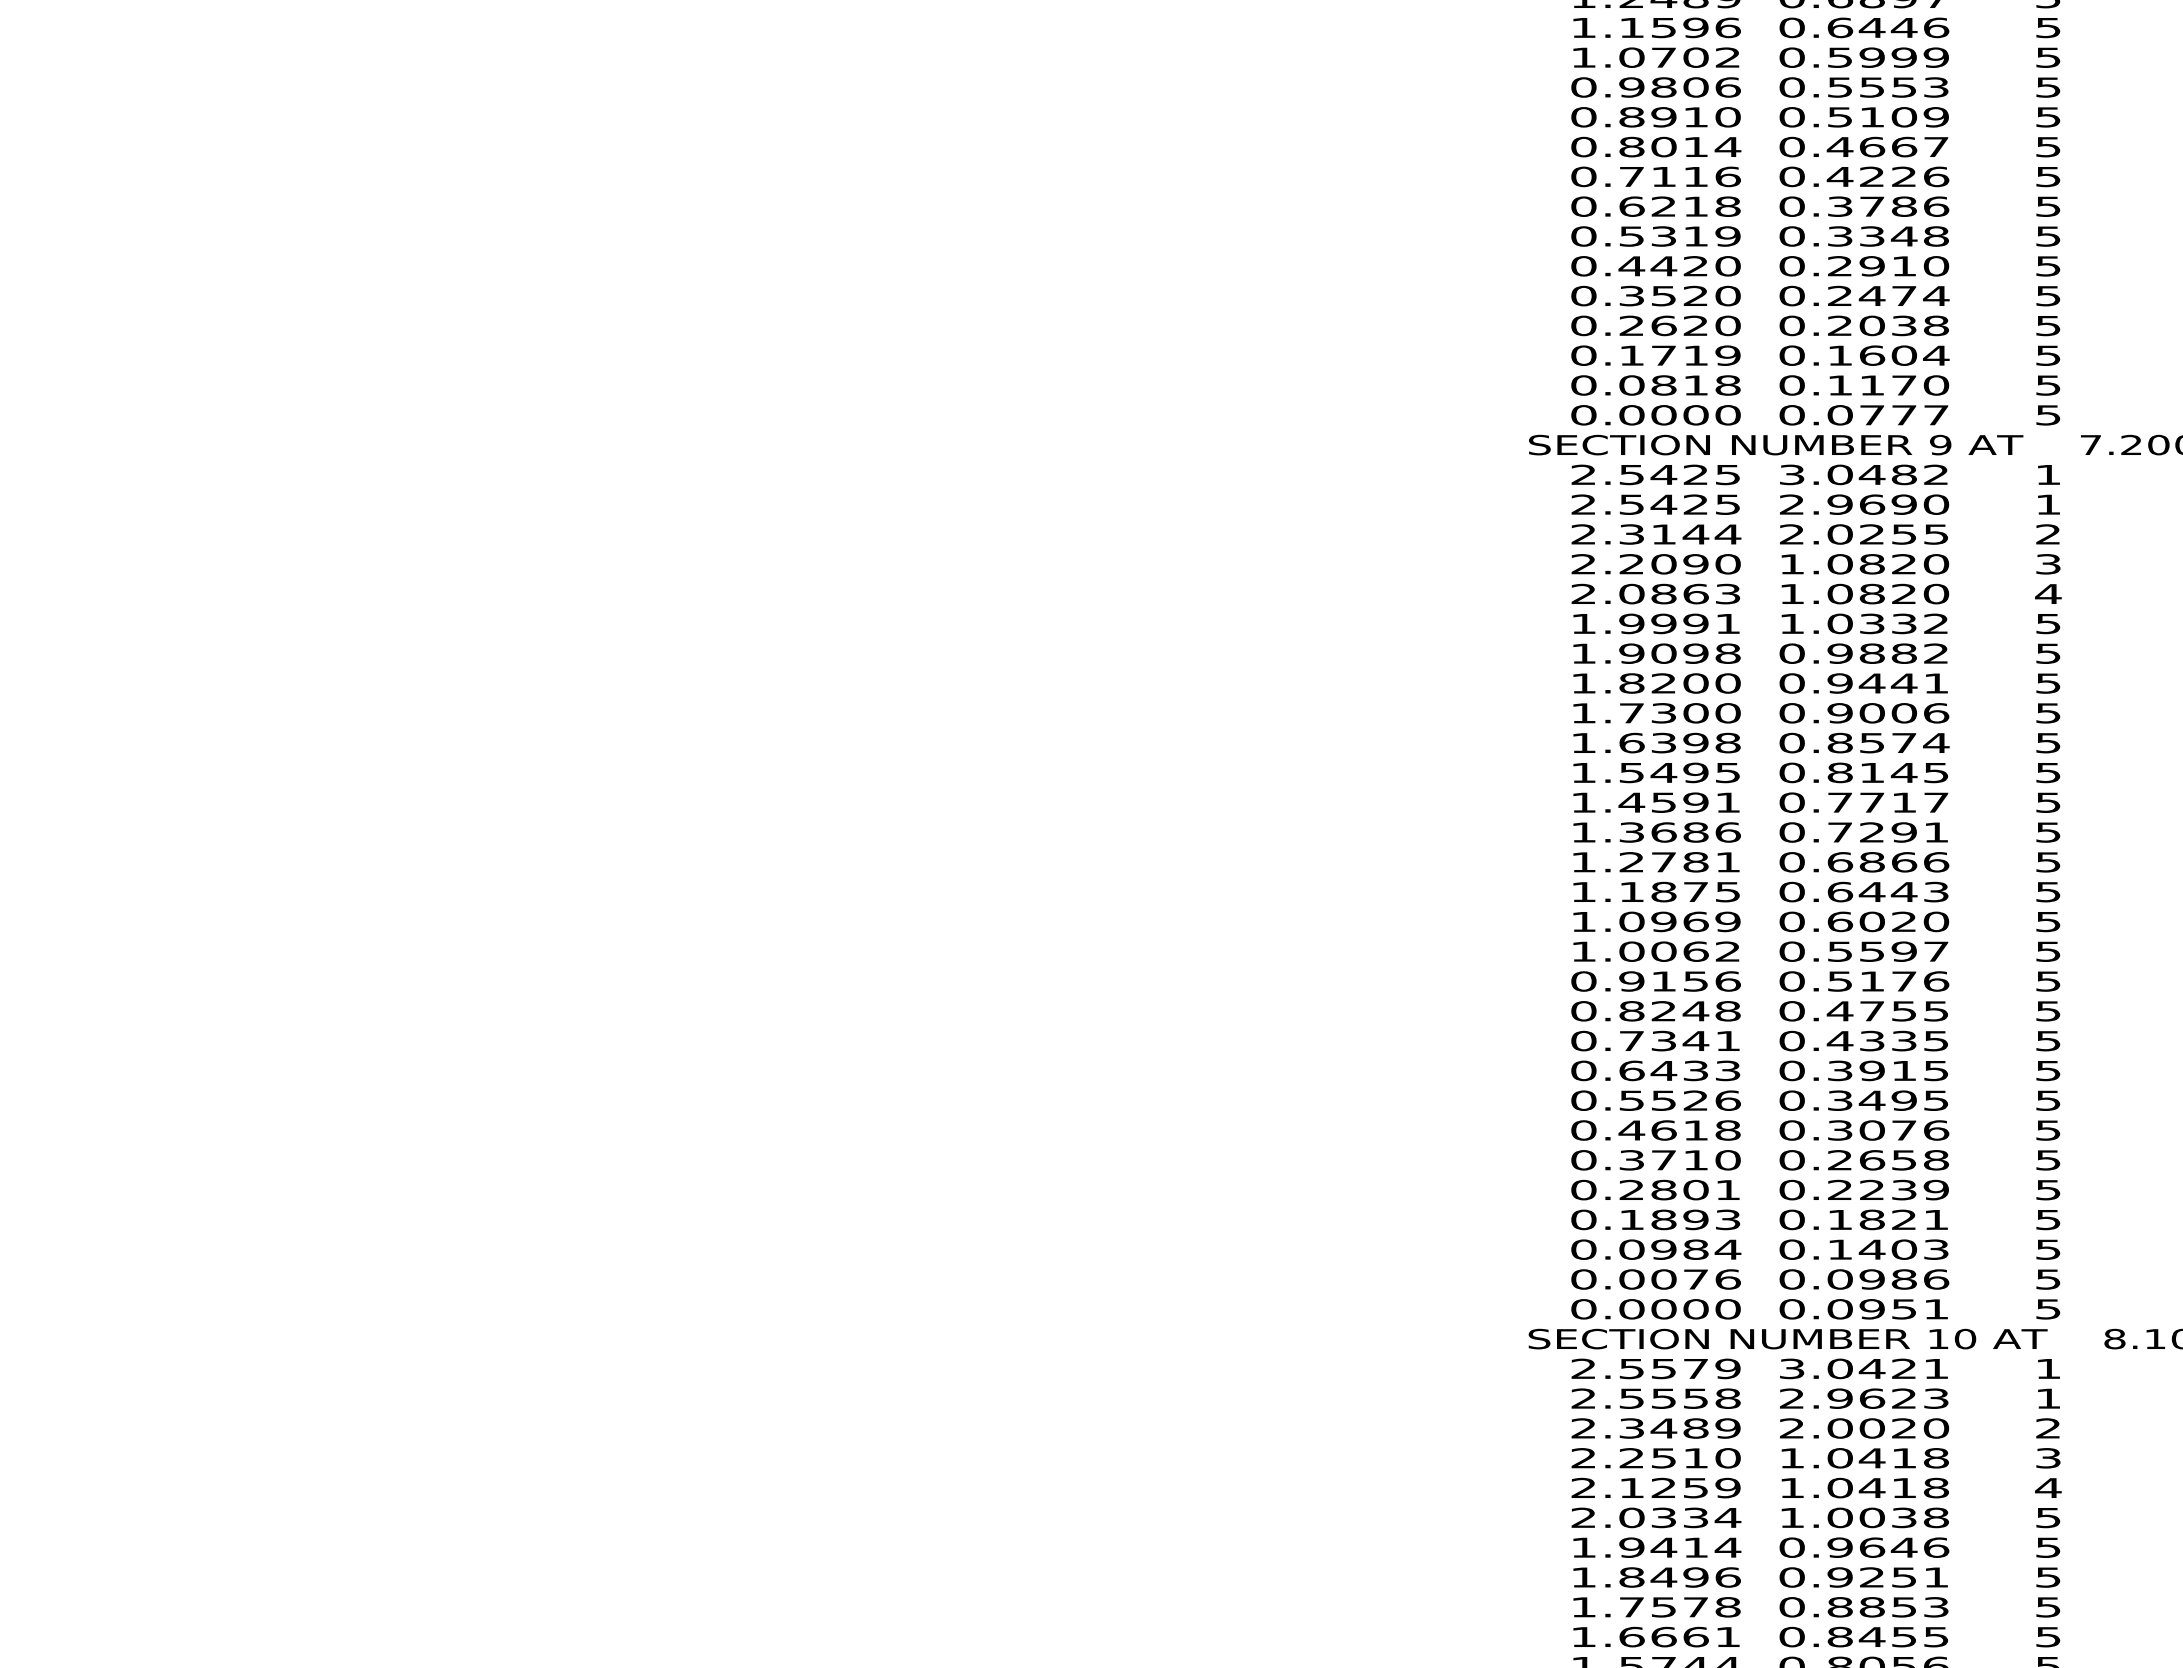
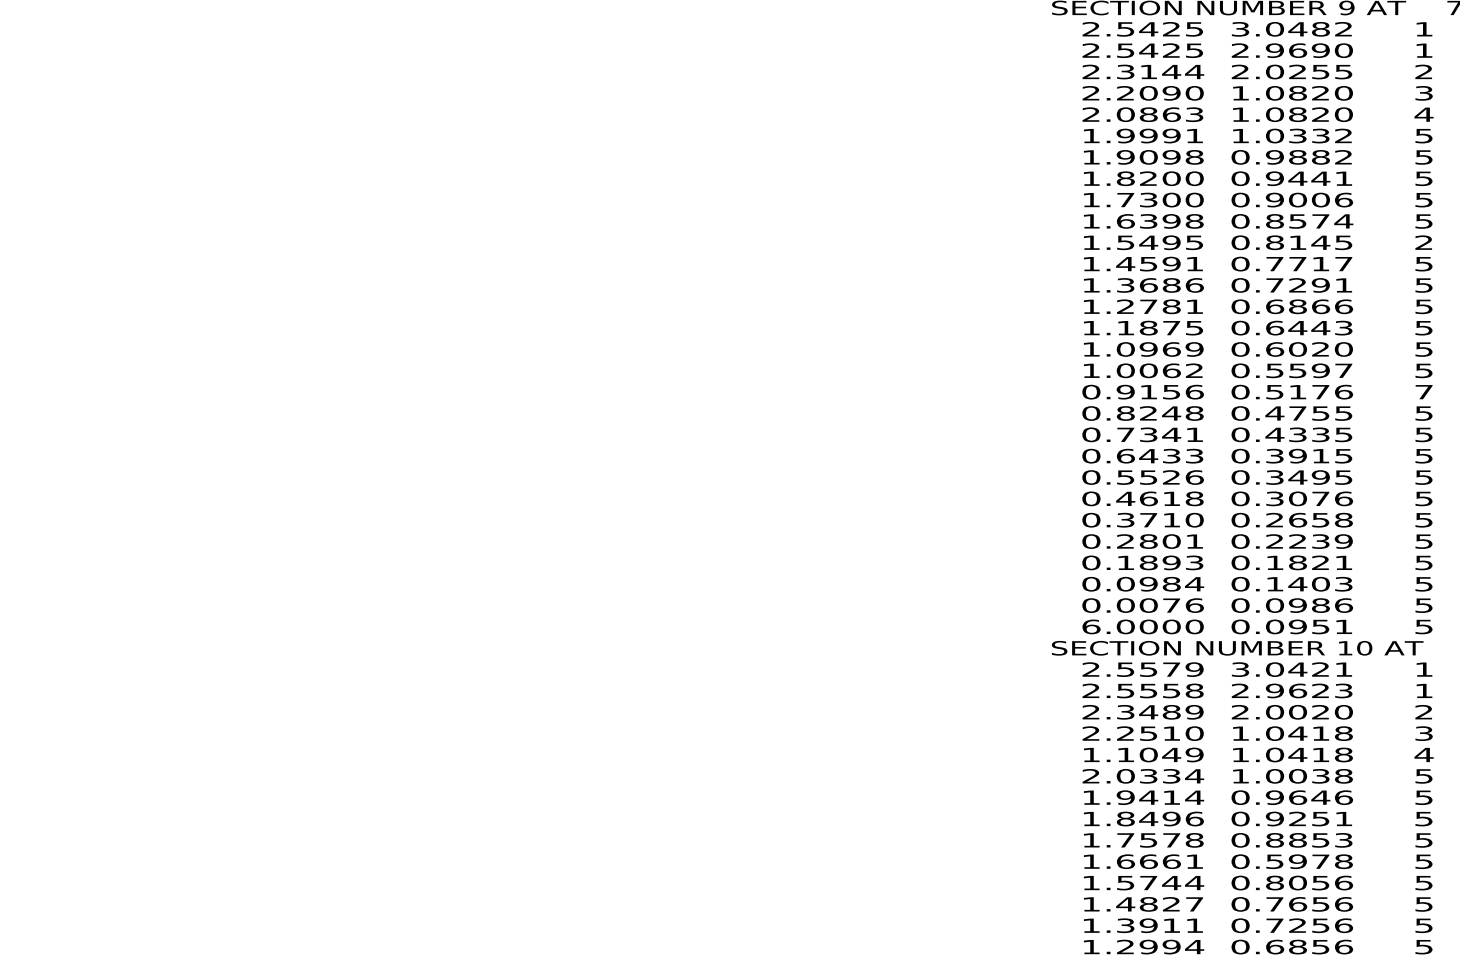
text: (2048, 772) -> (1424, 242), 5 -> 2
text: (2048, 981) -> (1424, 392), 5 -> 7
text: (1583, 1309) -> (1091, 627), 0.0000 -> 6.0000
text: (1640, 1487) -> (1131, 754), 2.1259 -> 1.1049
text: (1887, 1636) -> (1308, 861), 0.8455 -> 0.5978

